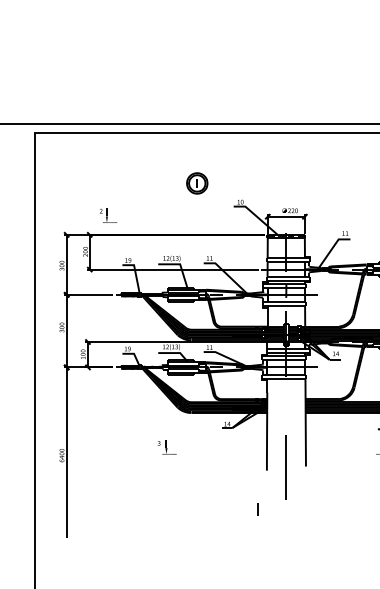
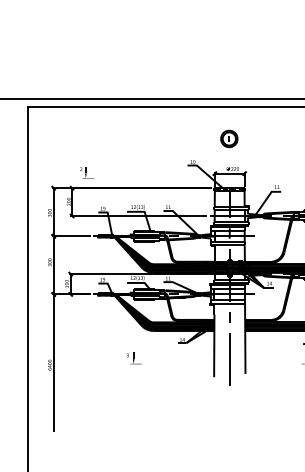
part: (197, 182) -> (229, 138), moved
line: (286, 467) -> (229, 359), moved
line: (257, 509) -> (229, 317), moved

